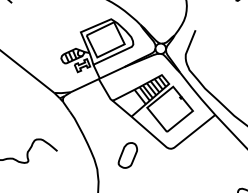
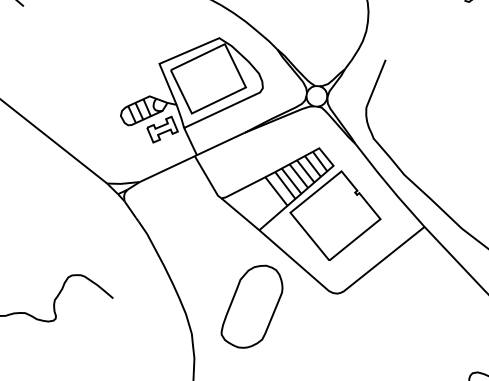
part: (127, 155) -> (251, 306), size x1.67

